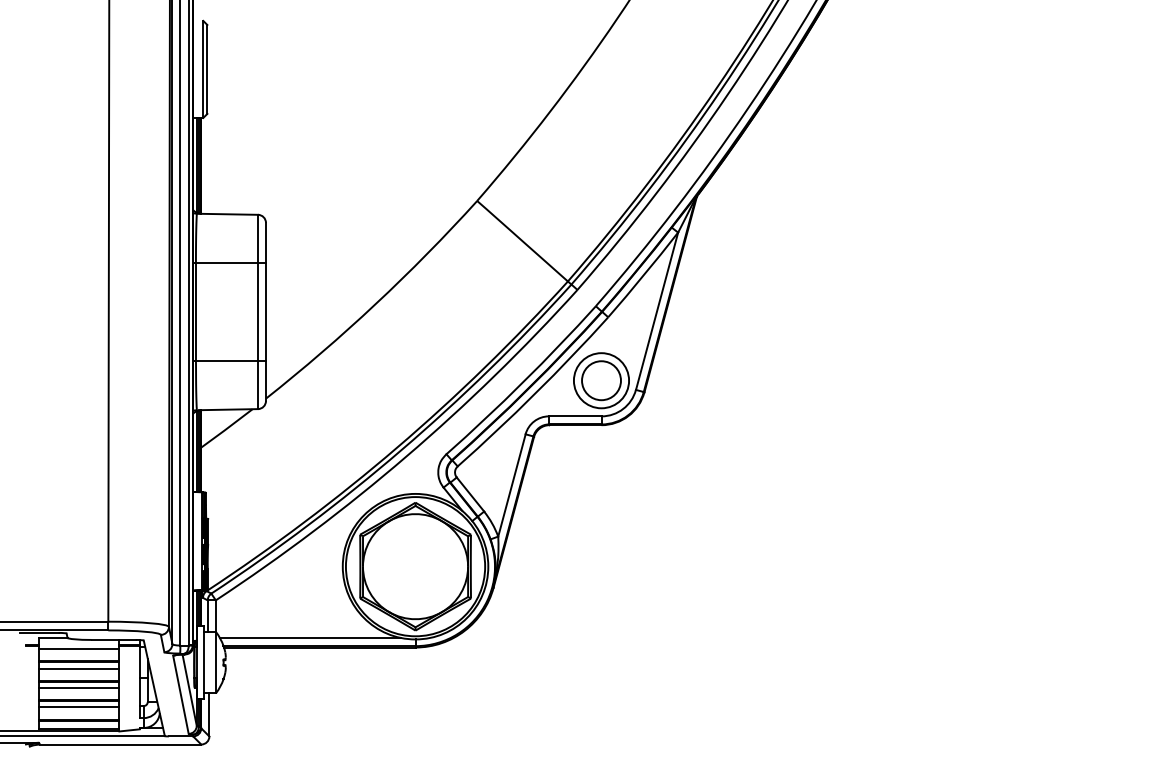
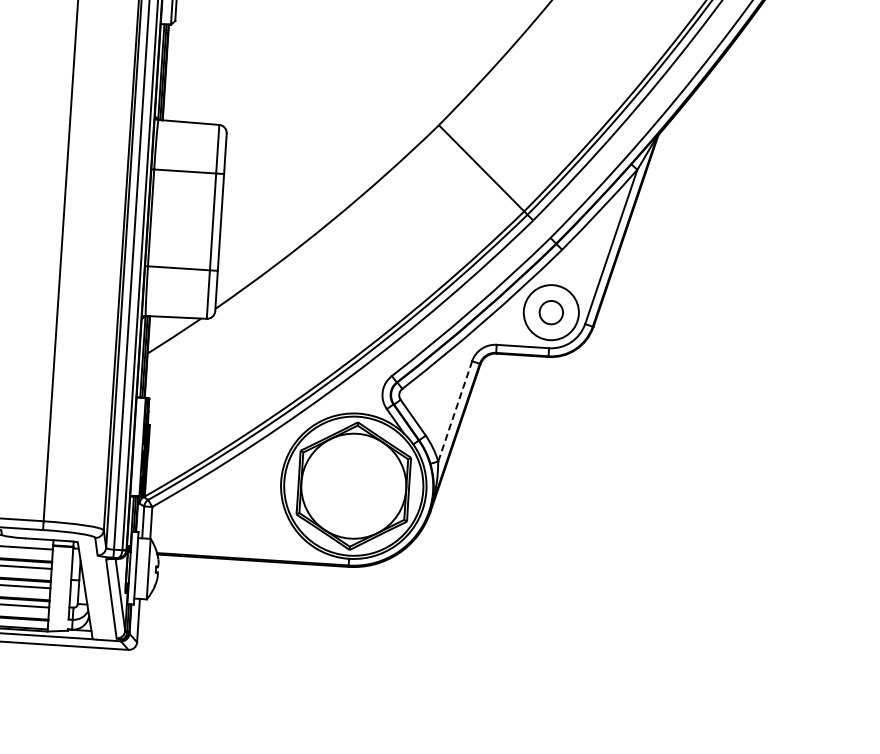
circle: (601, 380) -> (551, 312), size x0.6
line: (511, 485) -> (454, 411), solid -> dashed
line: (310, 637) -> (244, 550), removed

